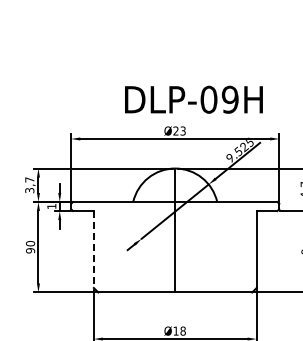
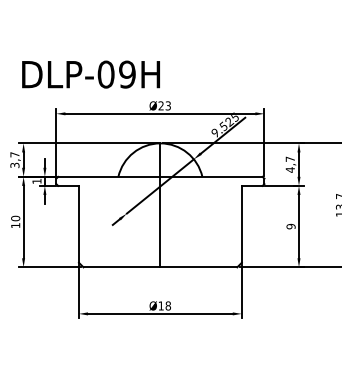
text: (193, 99) -> (90, 74), moved
line: (93, 249) -> (78, 224), dashed -> solid
text: (30, 250) -> (15, 225), 90 -> 10

